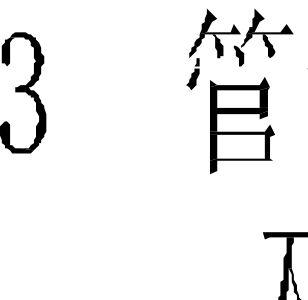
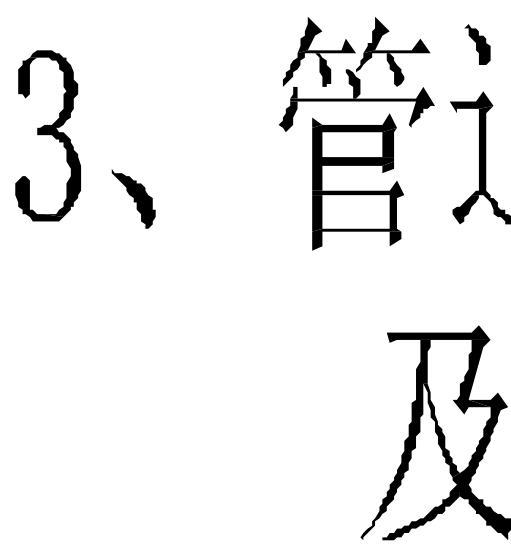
fill: (245, 72) -> (362, 106), added
part: (83, 137) -> (133, 198), added
fill: (268, 165) -> (395, 238), added

